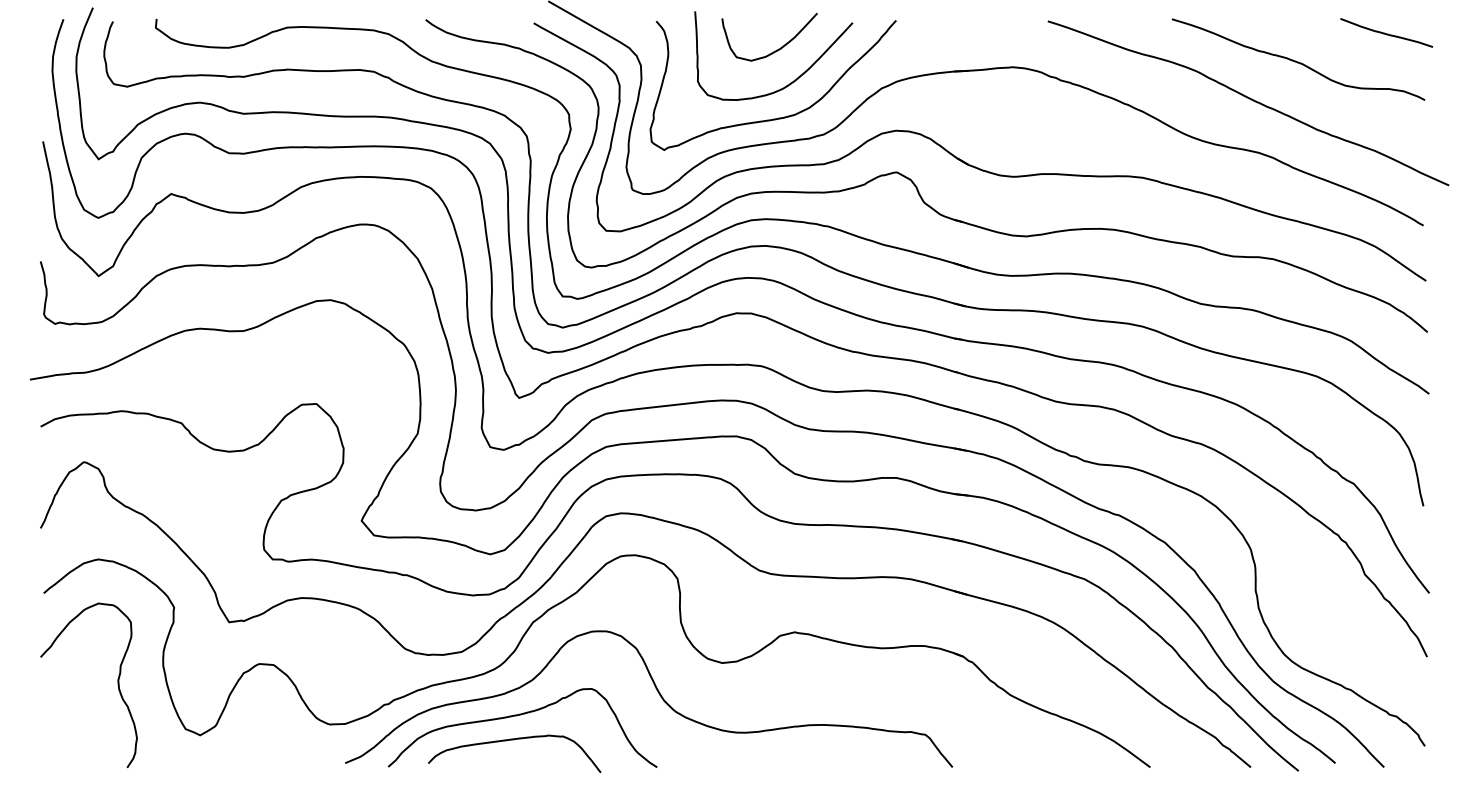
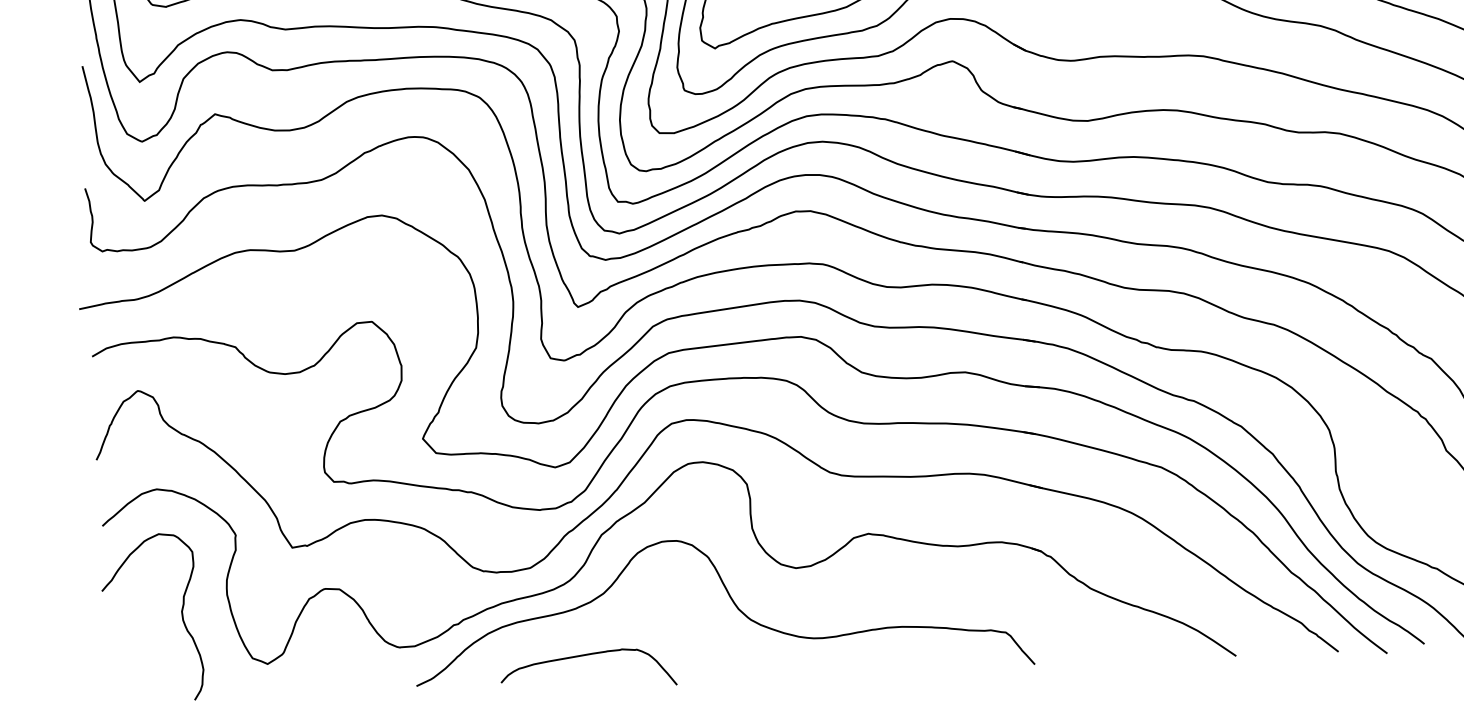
curve: (521, 715) -> (593, 630), removed

